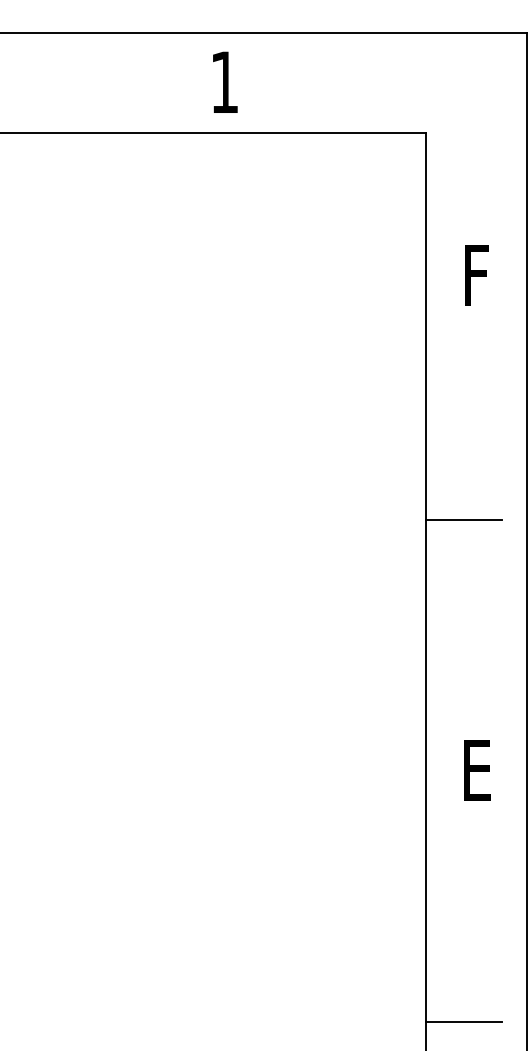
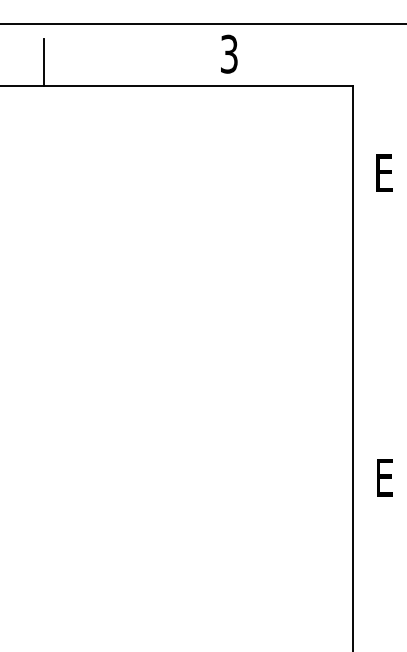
text: (225, 81) -> (229, 53), 1 -> 3
text: (476, 274) -> (384, 172), F -> E
line: (463, 519) -> (376, 323), removed
line: (463, 1021) -> (376, 632), removed

